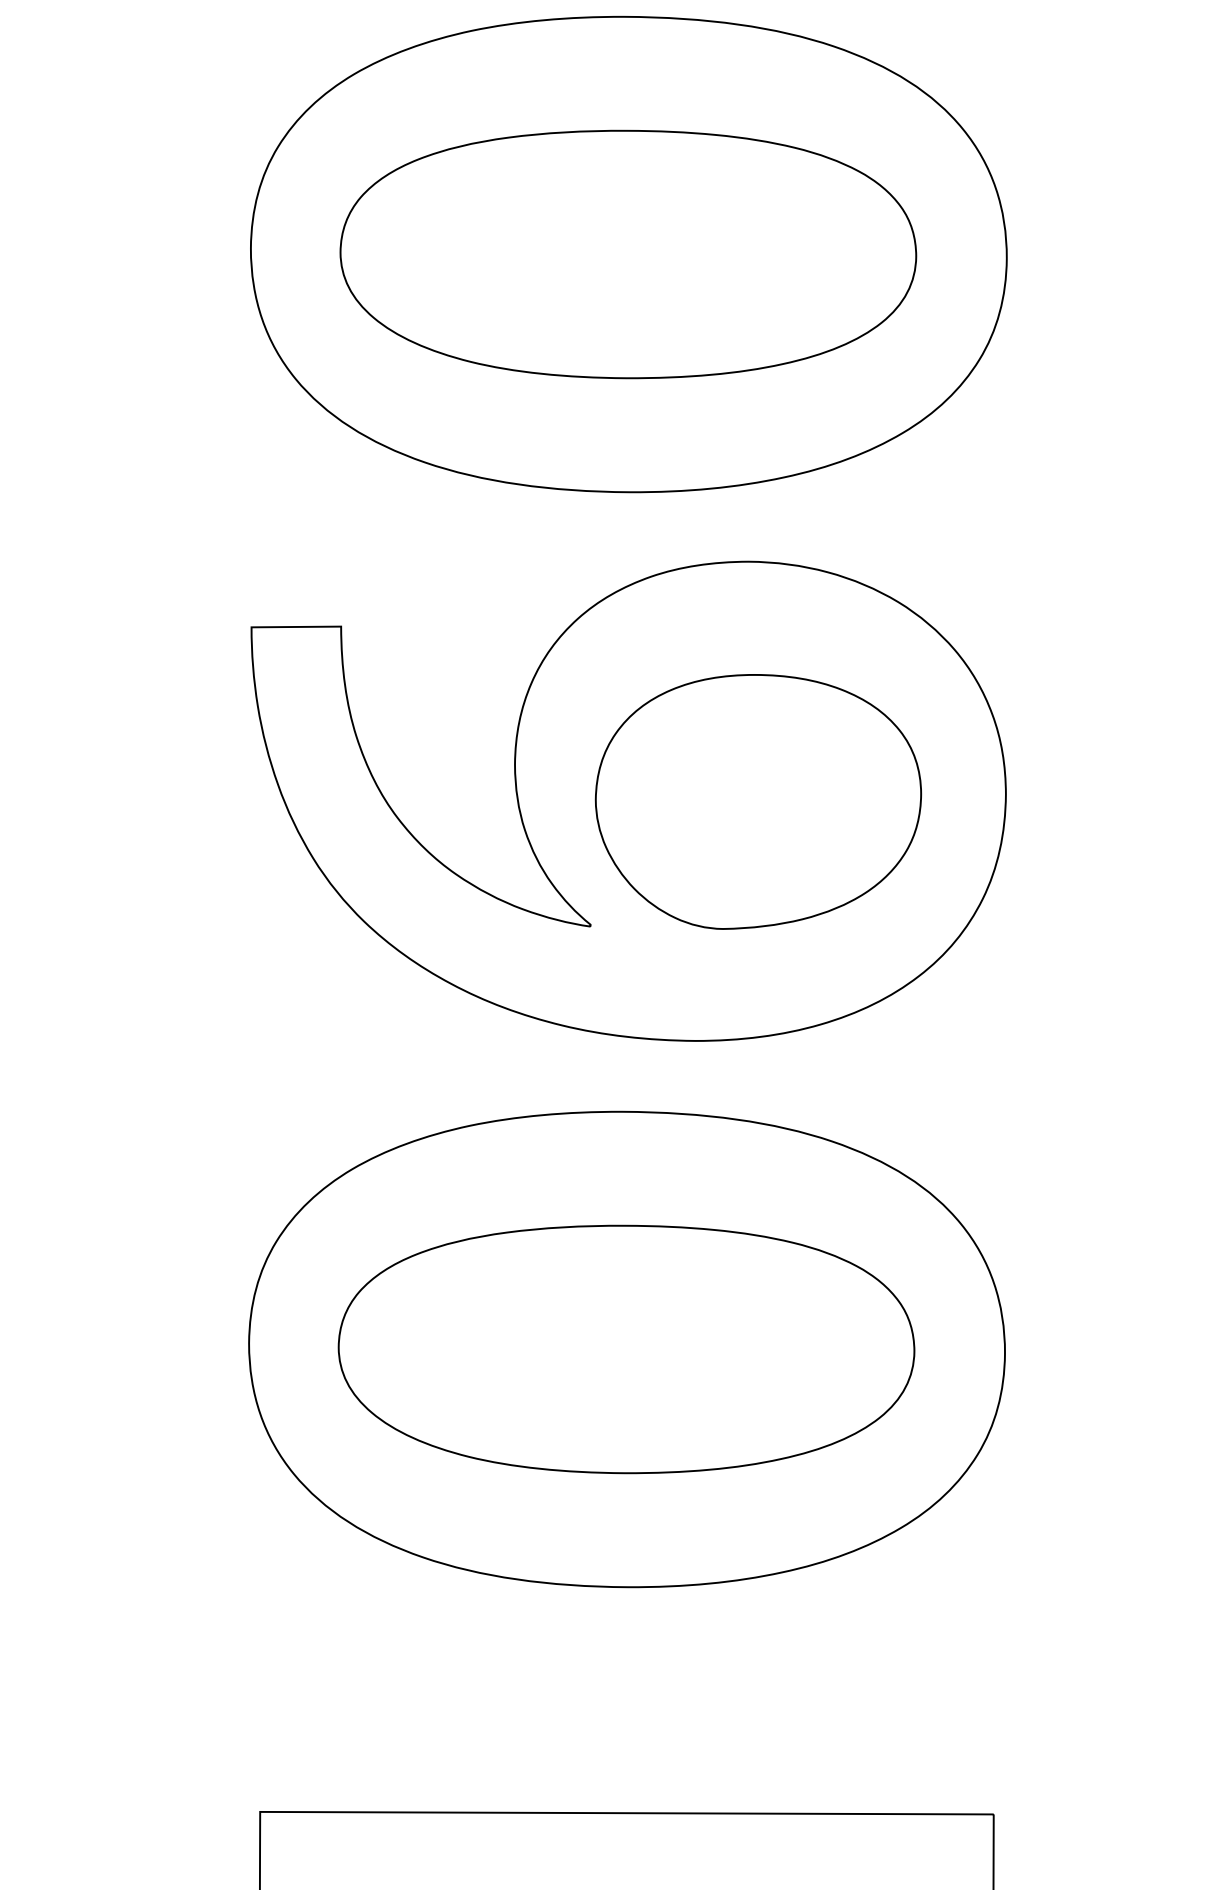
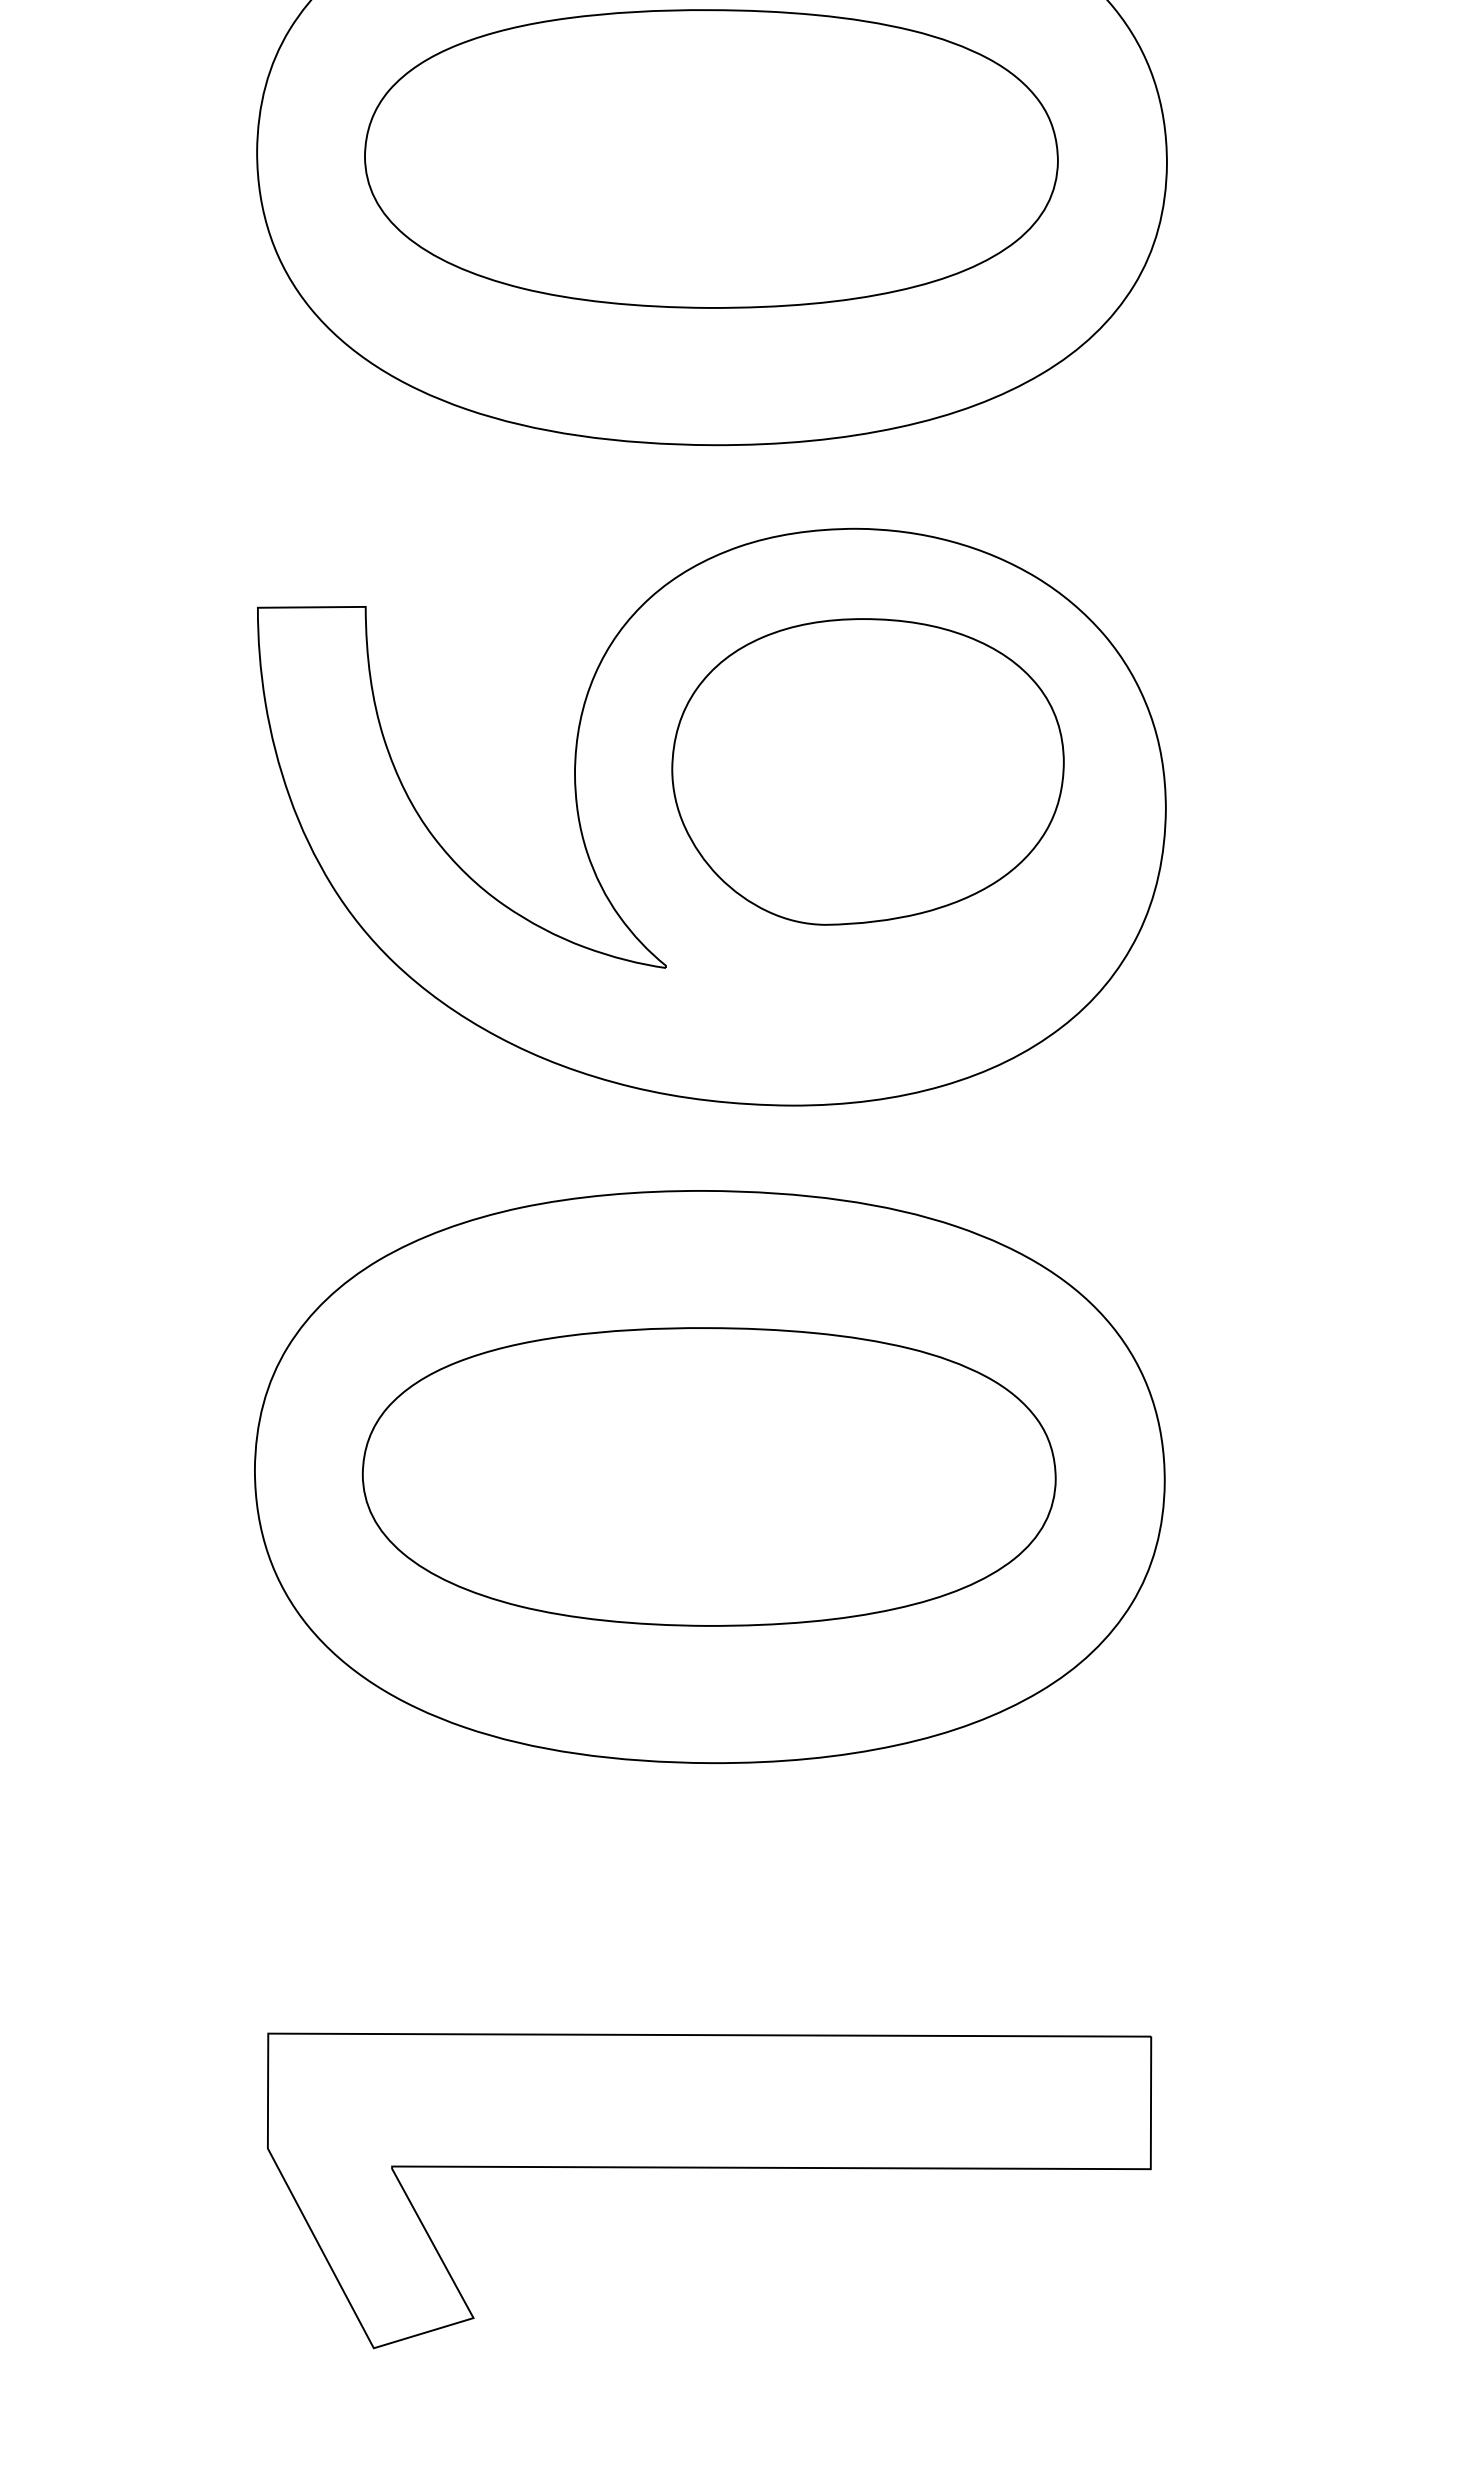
part: (758, 801) -> (867, 771), moved

